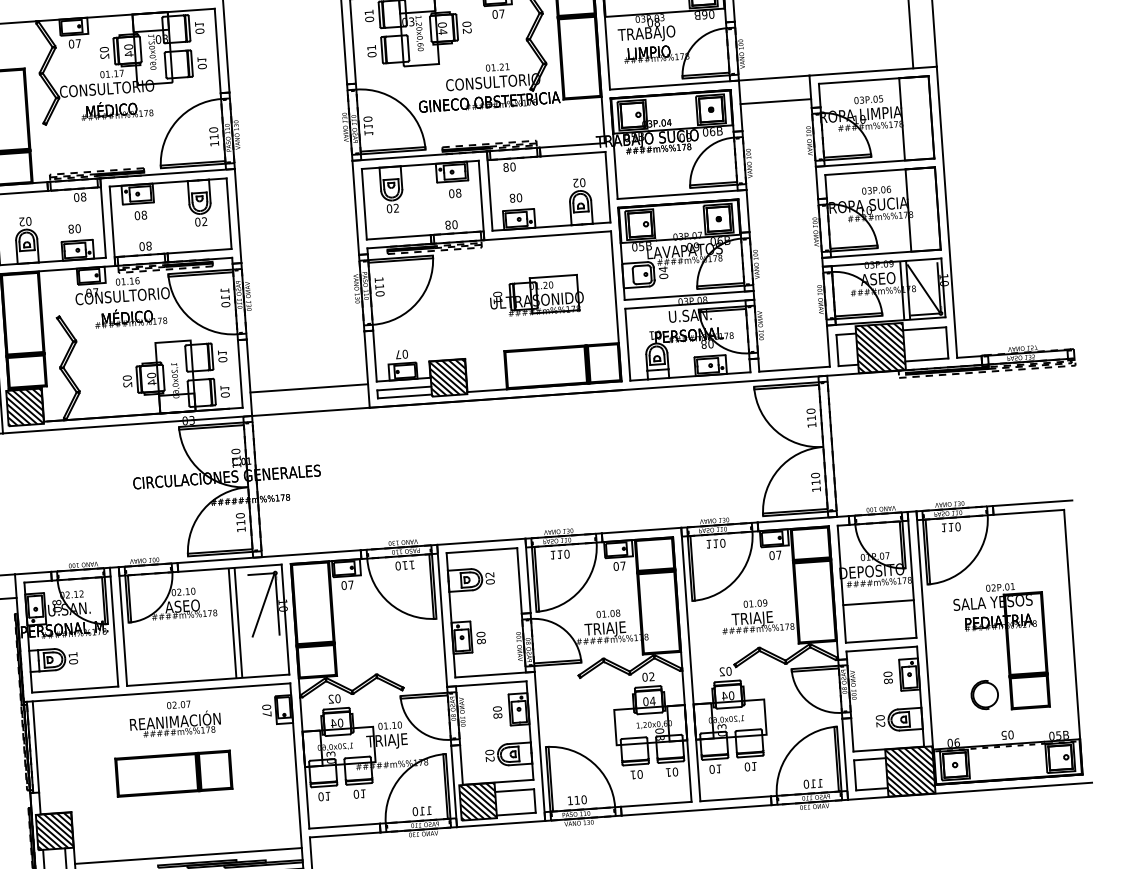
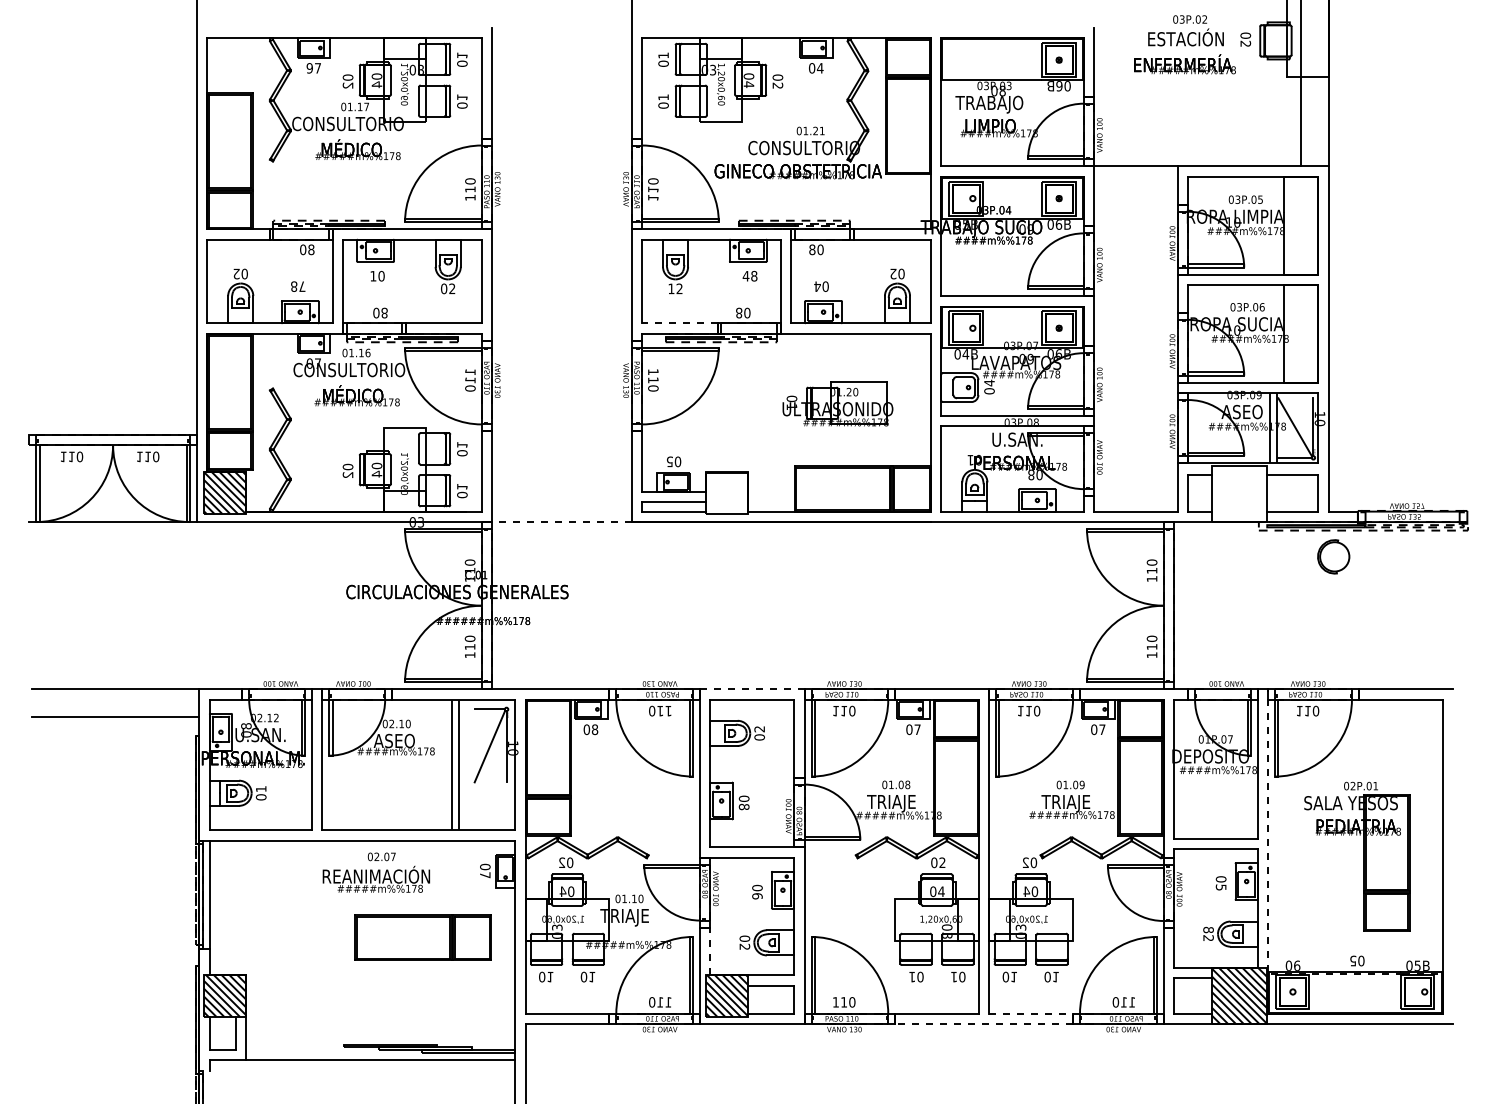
text: (501, 14) -> (819, 68), 07 -> 04
text: (71, 44) -> (309, 68), 07 -> 97
line: (775, 101) -> (1135, 194), removed
text: (451, 193) -> (745, 275), 08 -> 48
text: (512, 198) -> (817, 286), 08 -> 04
text: (389, 208) -> (671, 288), 02 -> 12
text: (140, 214) -> (377, 275), 08 -> 10
text: (78, 228) -> (302, 286), 08 -> 78
line: (399, 237) -> (680, 323), solid -> dashed
text: (641, 246) -> (965, 354), 05B -> 04B
hatch: (880, 347) -> (1239, 493), removed
text: (398, 354) -> (669, 461), 07 -> 05
hatch: (448, 378) -> (726, 493), removed
line: (308, 388) -> (561, 494), removed
line: (310, 412) -> (561, 522), solid -> dashed
line: (481, 541) -> (752, 689), solid -> dashed
text: (350, 584) -> (594, 729), 07 -> 08
line: (878, 603) -> (1215, 794), removed
line: (926, 648) -> (1268, 851), solid -> dashed
text: (887, 681) -> (1220, 887), 08 -> 05
part: (984, 694) -> (1333, 556), moved
text: (497, 716) -> (757, 896), 08 -> 06
text: (880, 717) -> (1208, 929), 02 -> 82
line: (461, 765) -> (710, 951), solid -> dashed
part: (173, 773) -> (422, 937), moved
line: (735, 798) -> (1031, 1013), solid -> dashed
line: (696, 810) -> (984, 1024), solid -> dashed
line: (188, 855) -> (380, 1035), removed

